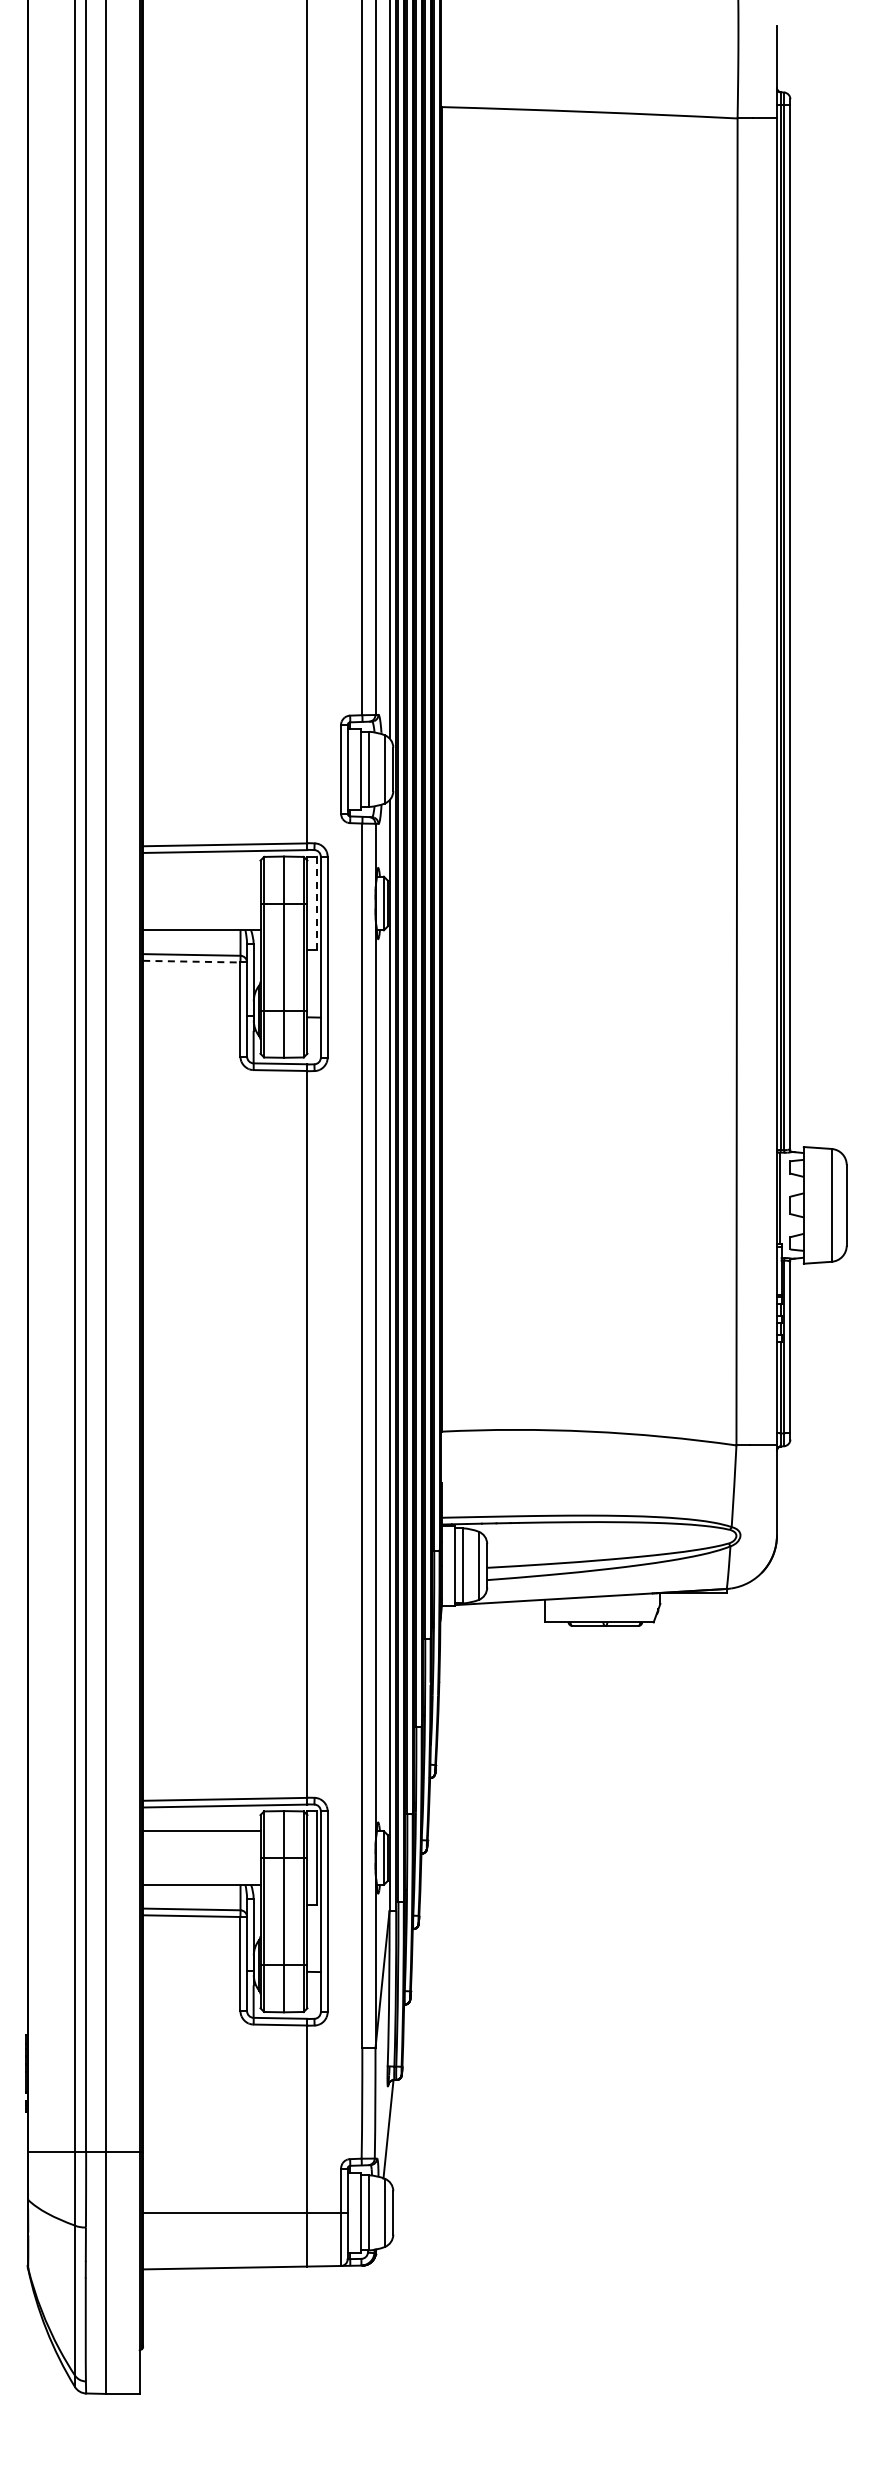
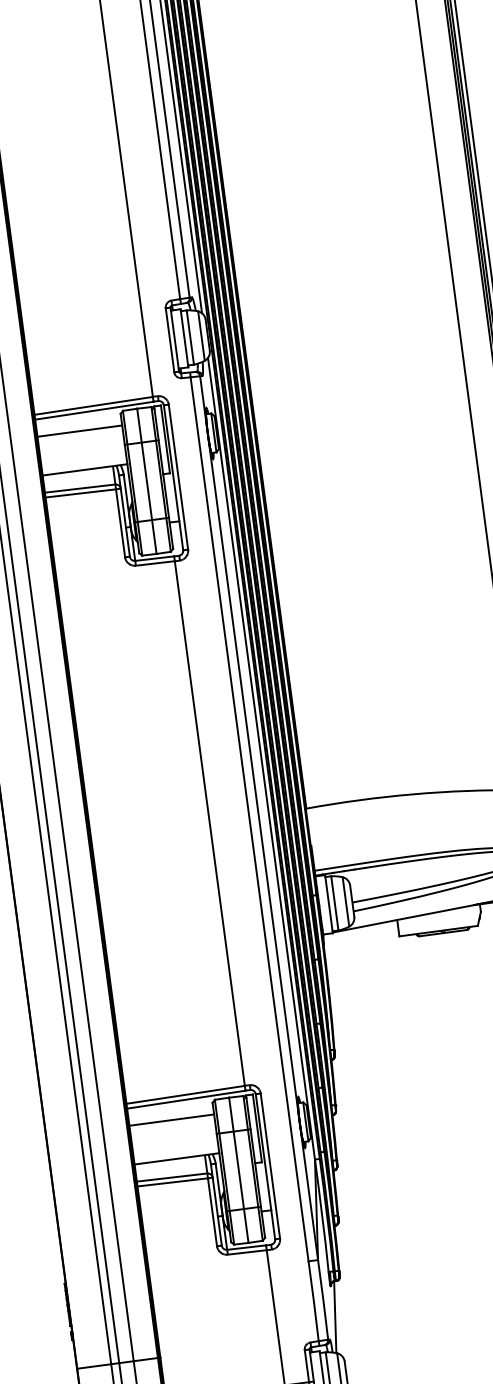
line: (201, 876) -> (79, 431), added
line: (316, 903) -> (165, 439), dashed -> solid
line: (191, 961) -> (80, 493), dashed -> solid

